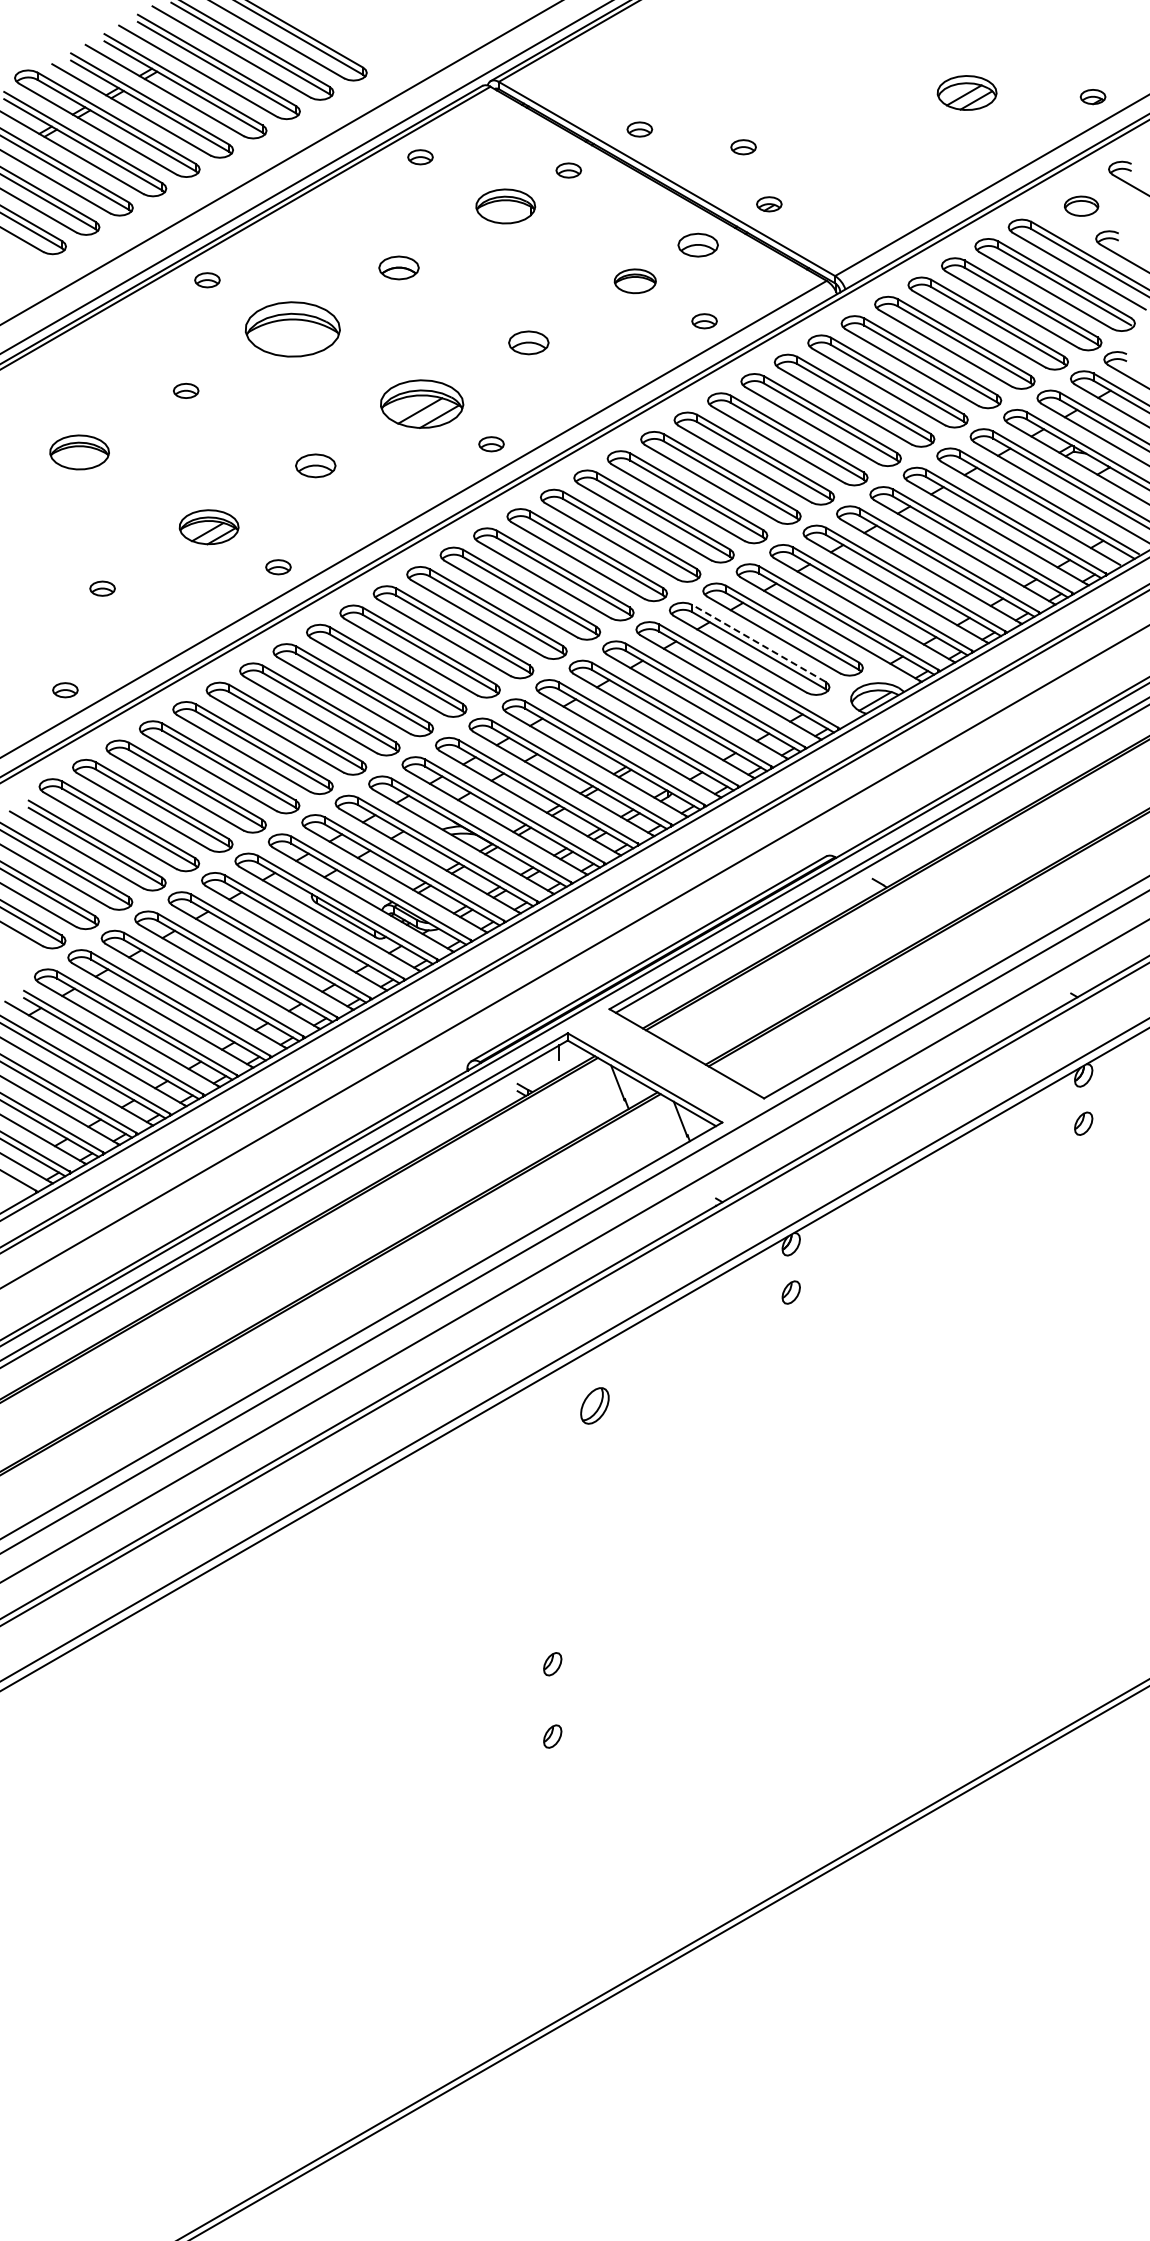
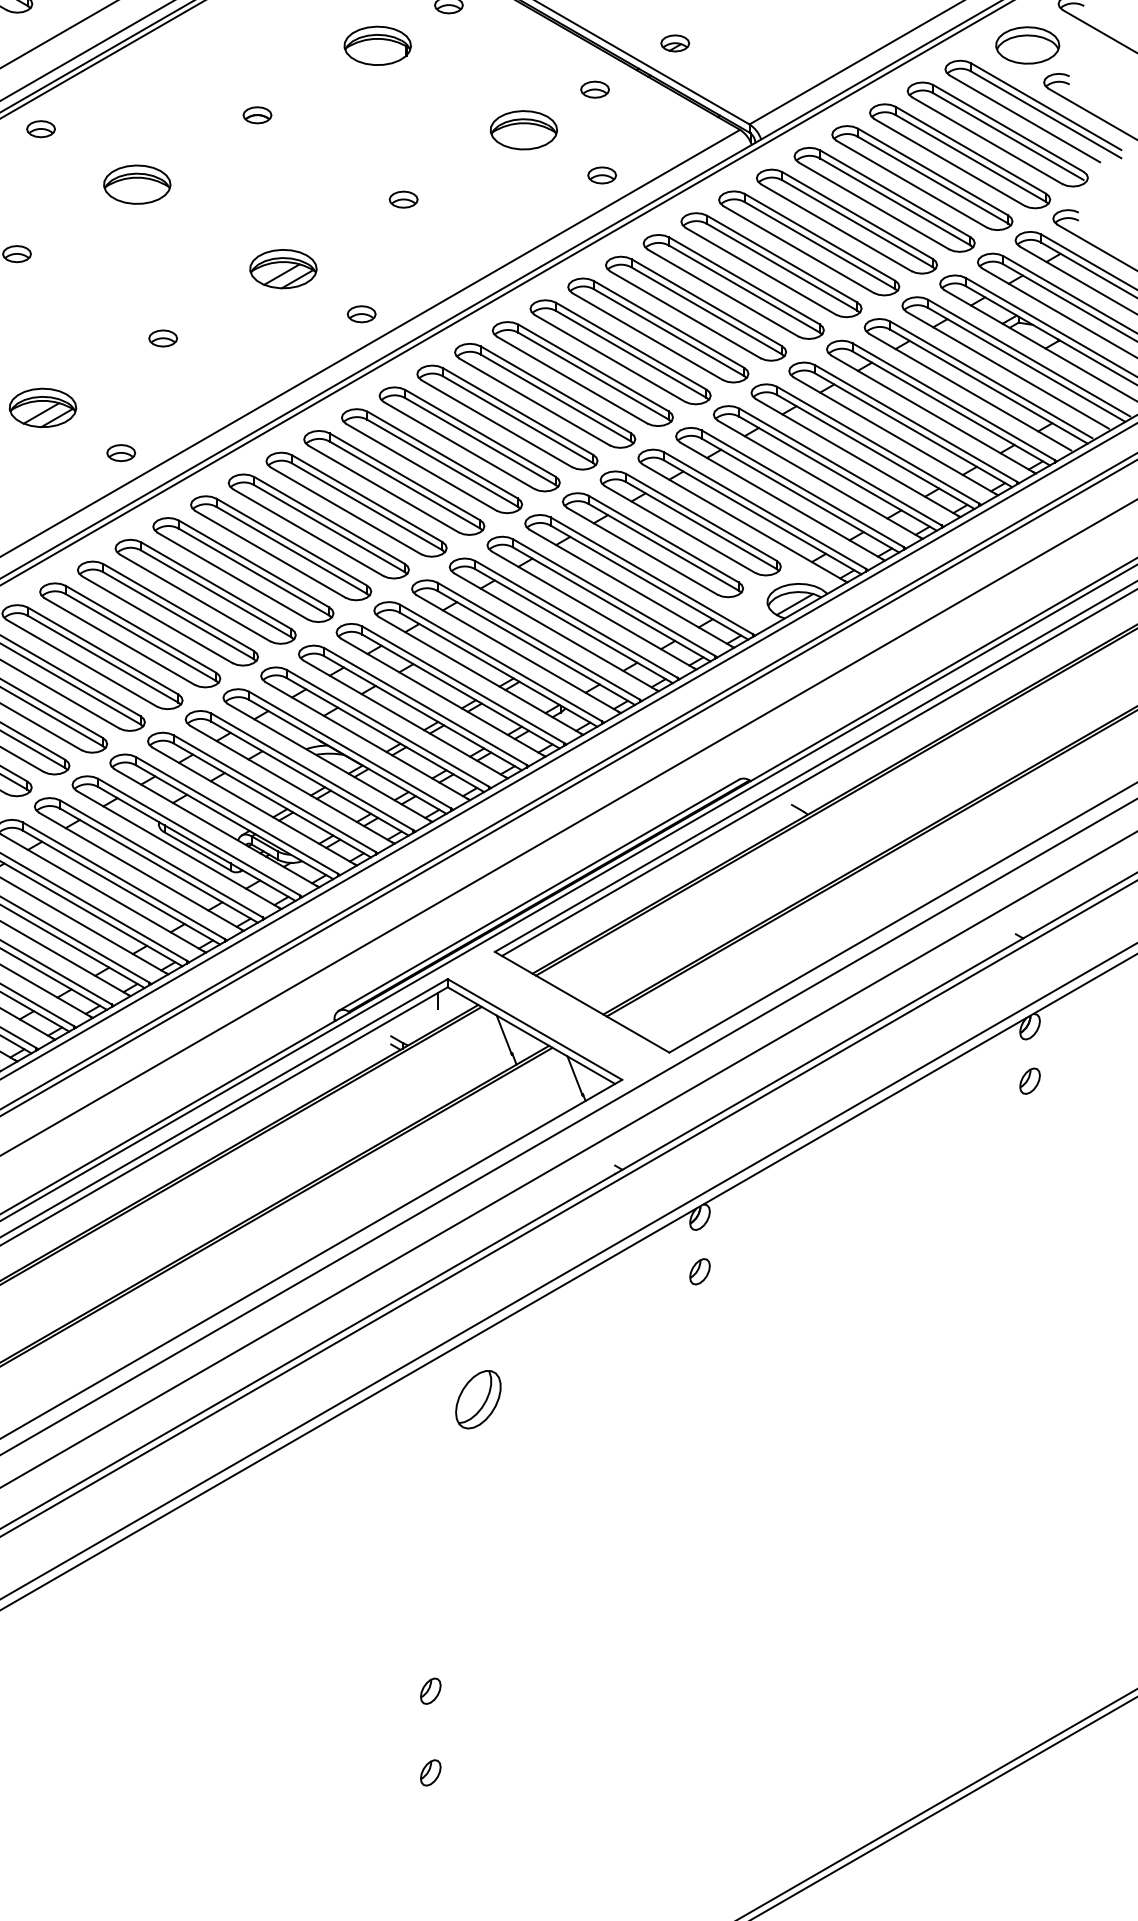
part: (1081, 206) -> (1027, 45), size x1.67
part: (698, 245) -> (595, 89), size x0.62
part: (399, 267) -> (257, 114), size x0.62
part: (635, 281) -> (524, 130), size x1.43
part: (292, 329) -> (137, 184), size x0.62
part: (528, 342) -> (403, 199), size x0.62
part: (422, 404) -> (283, 269), size x0.71
part: (315, 465) -> (163, 338), size x0.62
line: (759, 643) -> (664, 539), dashed -> solid
part: (594, 1405) -> (477, 1399), size x1.43

